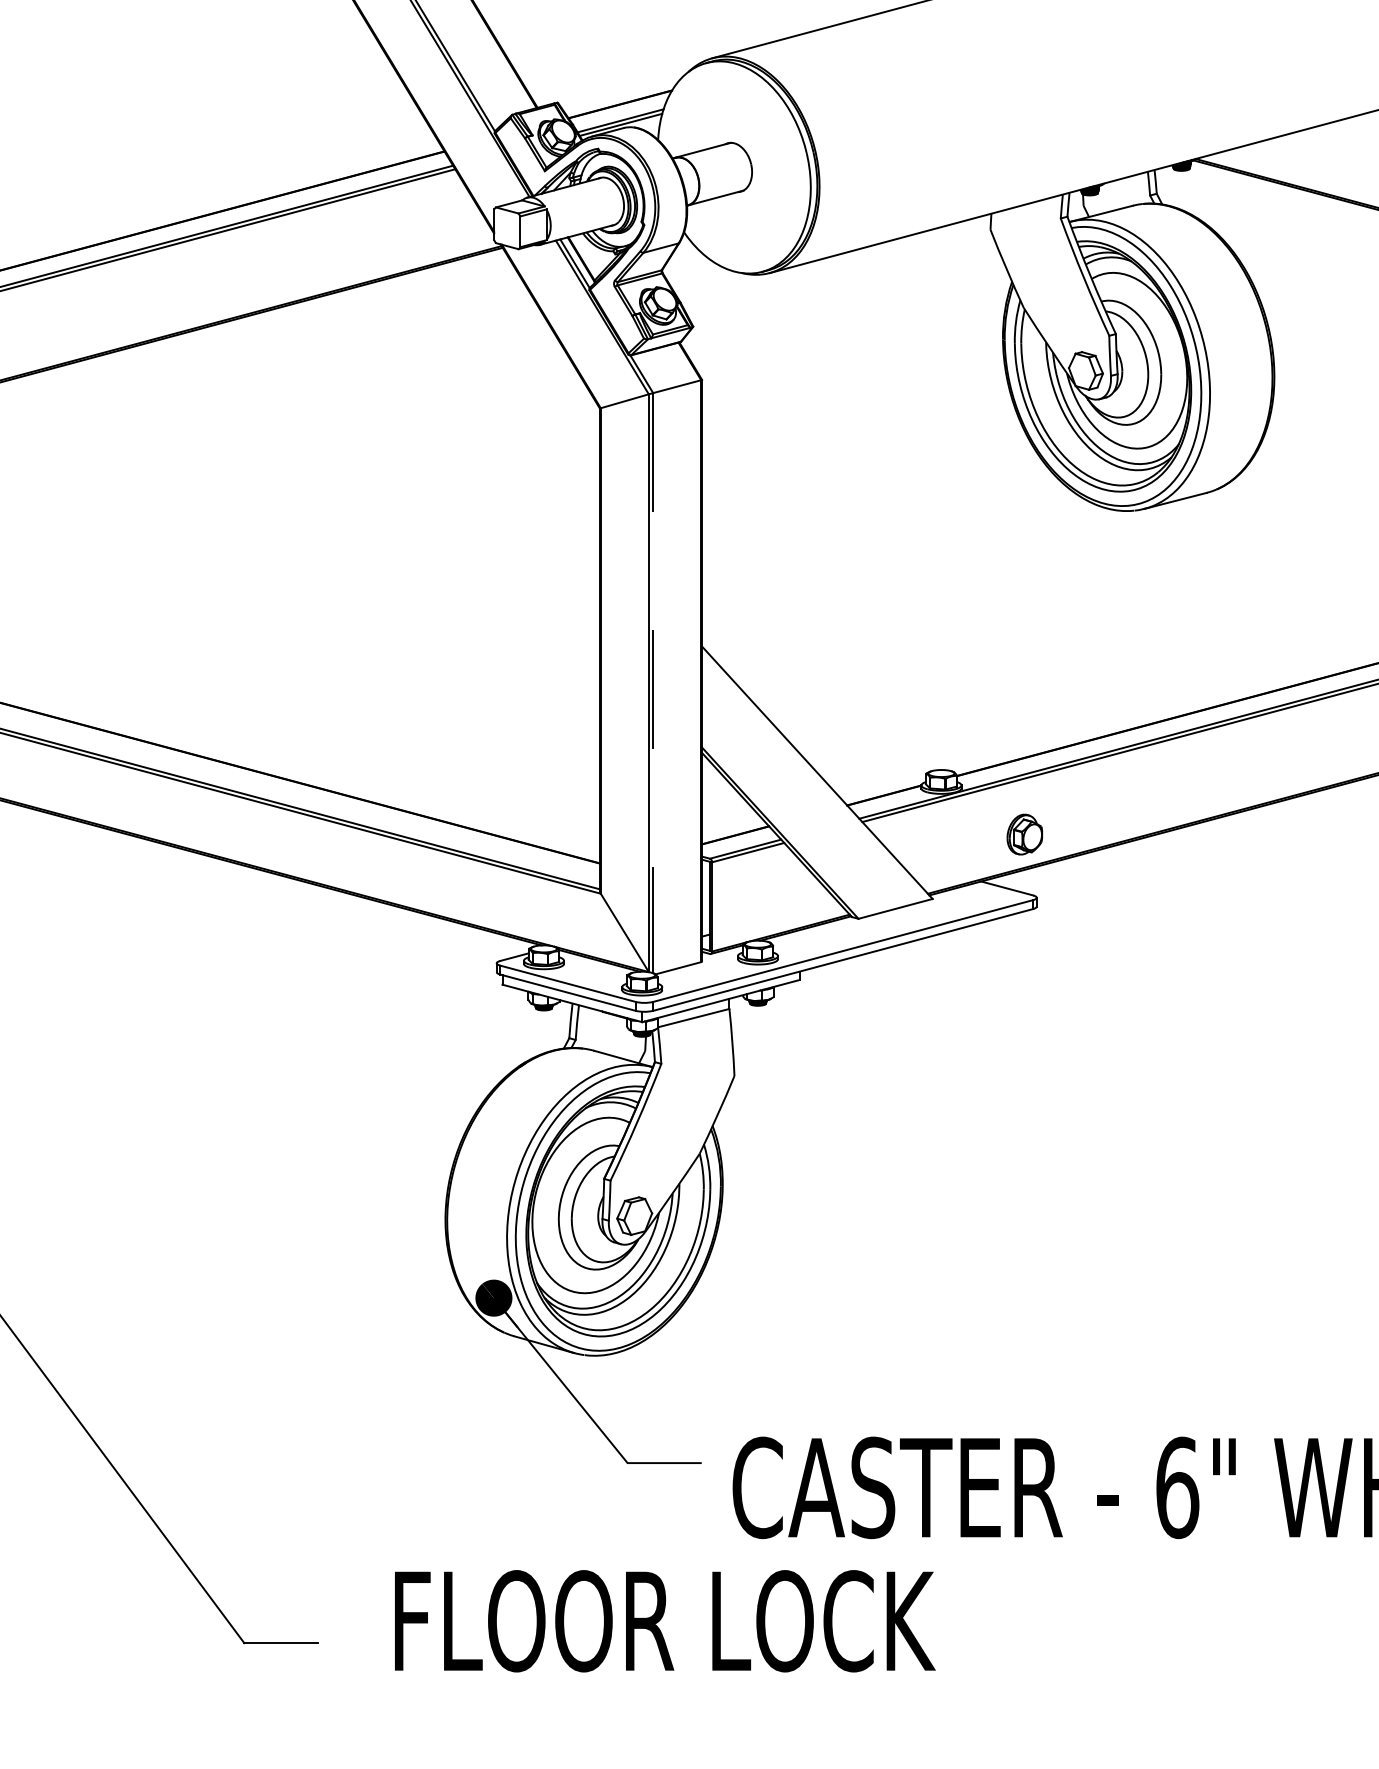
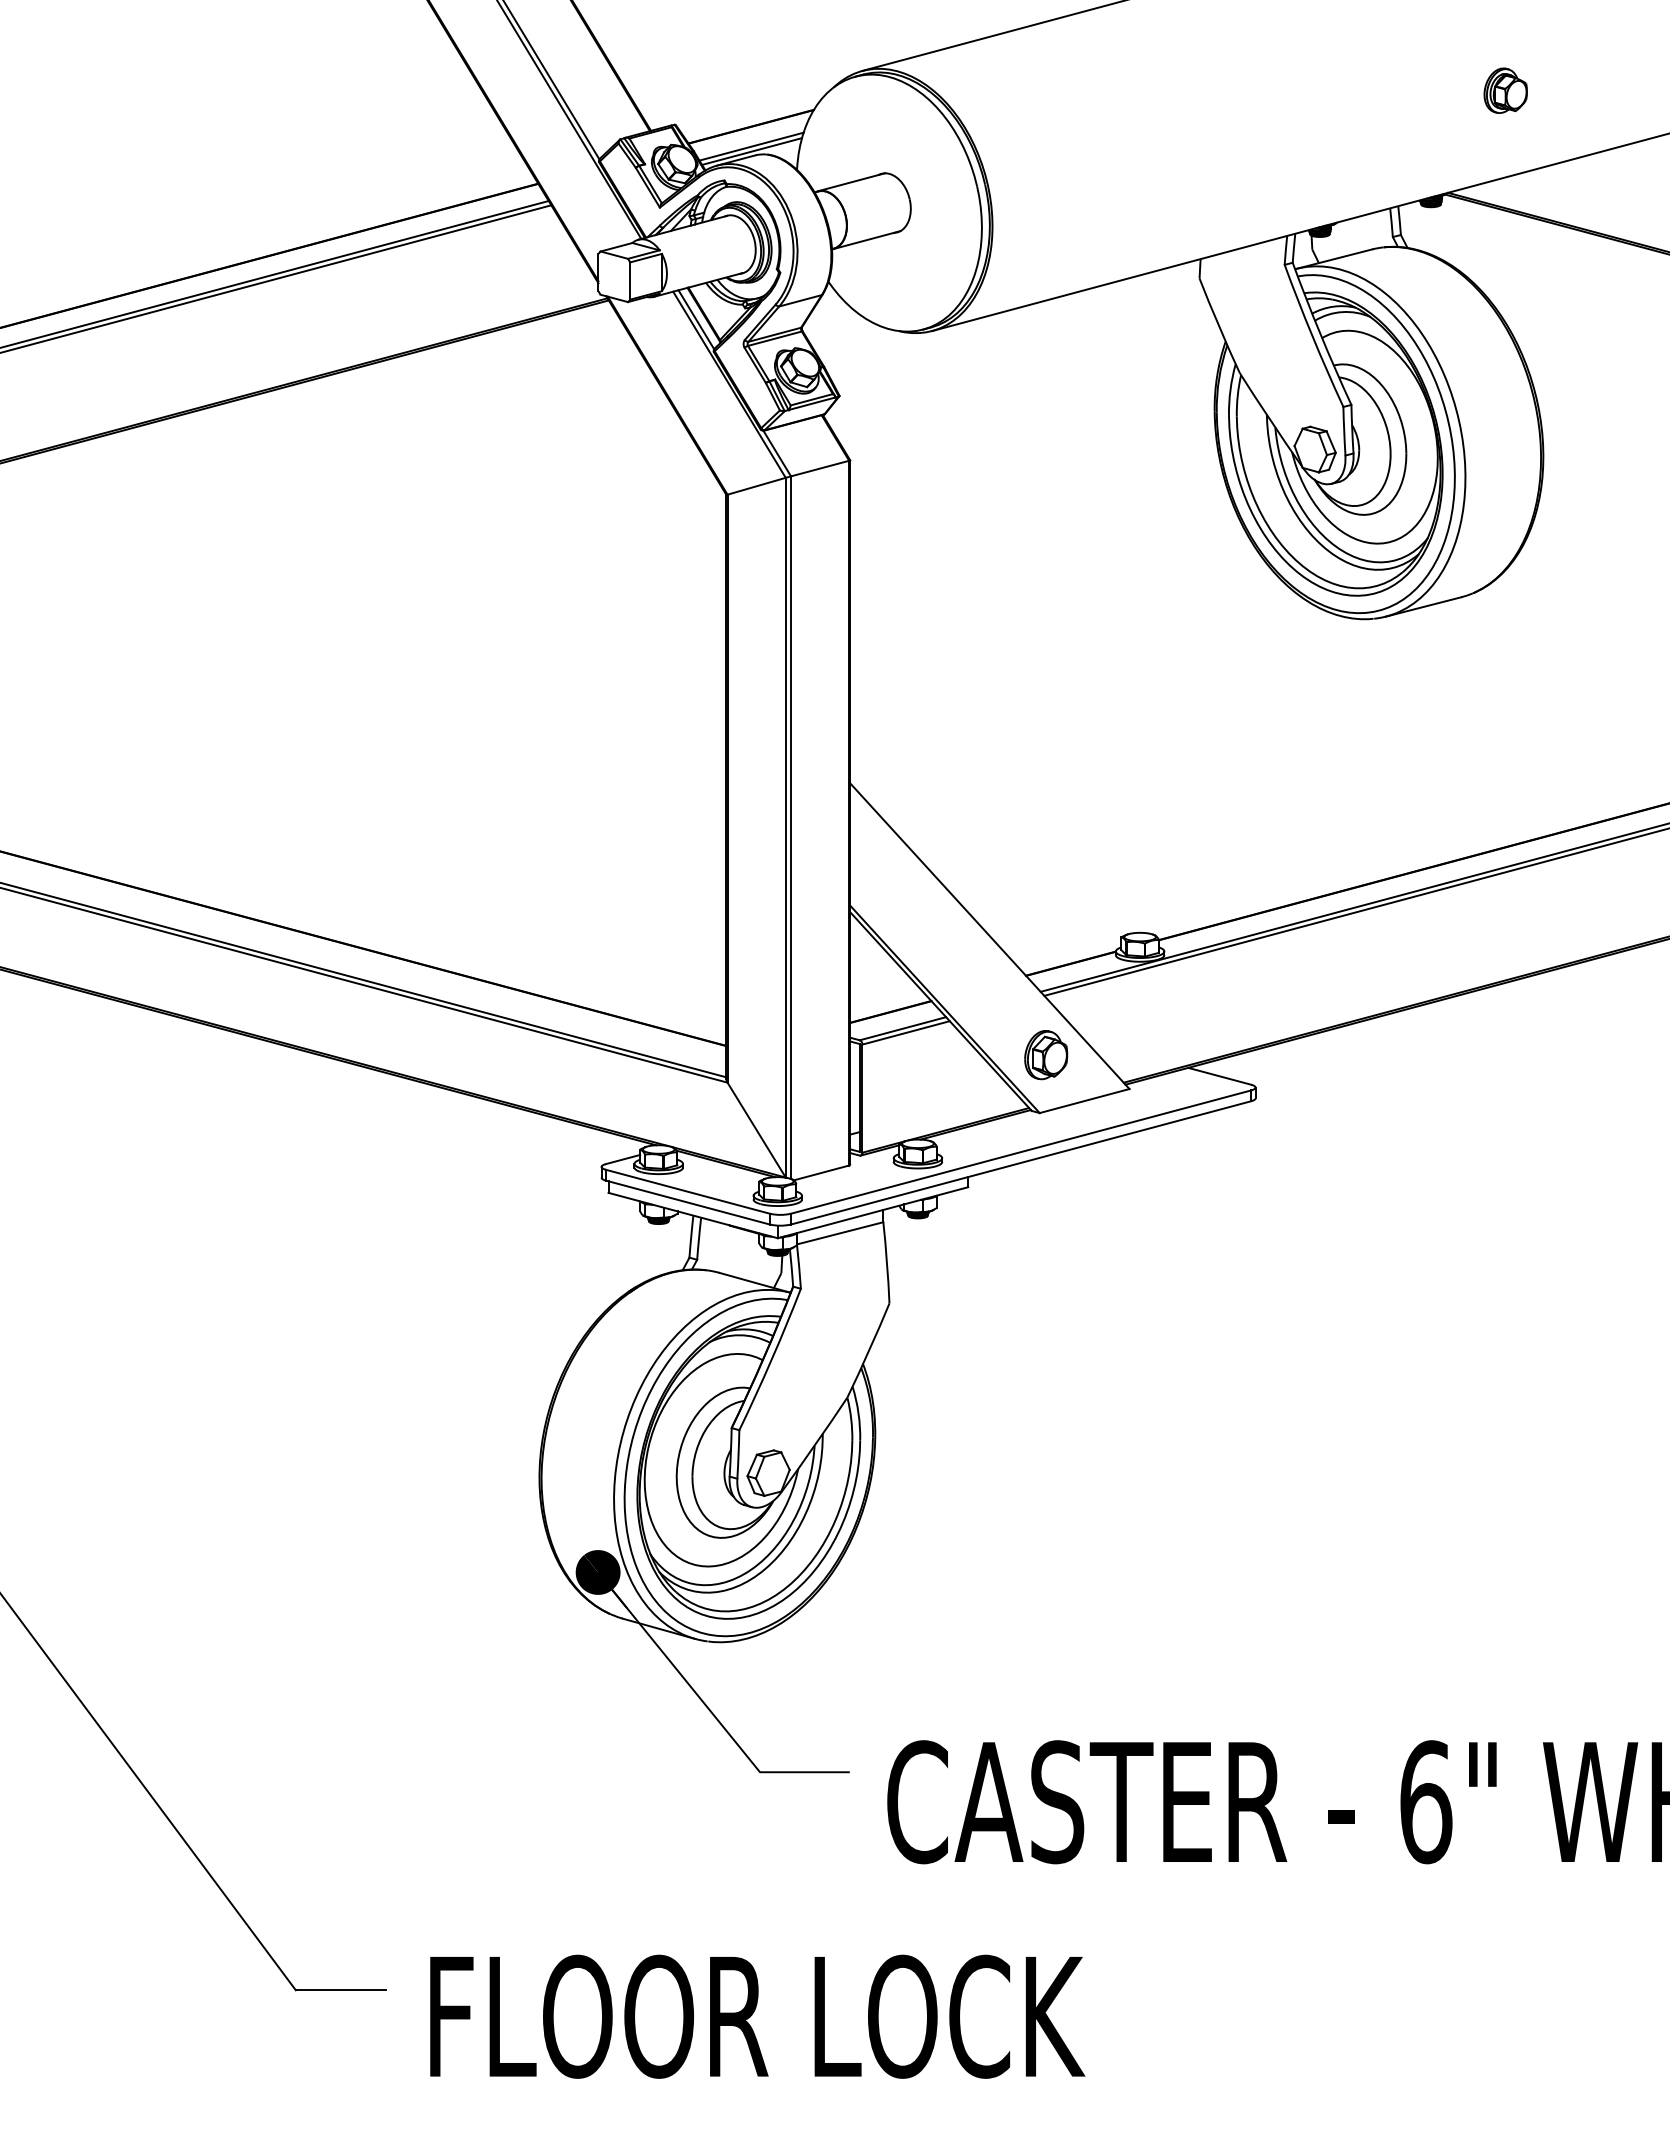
part: (1243, 74) -> (1505, 90), added
line: (653, 683) -> (791, 828), dashed -> solid
part: (1025, 834) -> (1046, 1055), moved
text: (665, 1621) -> (757, 2016), moved

